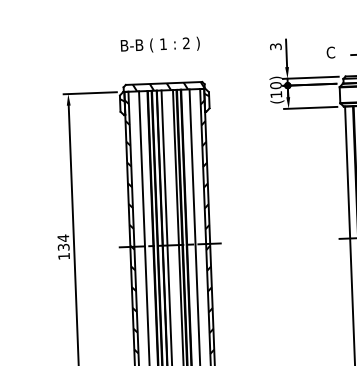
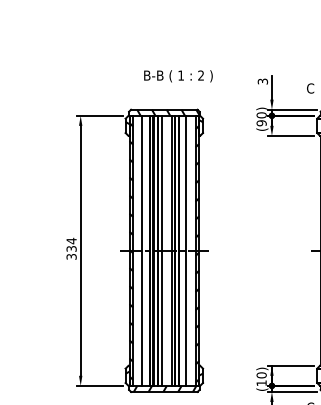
text: (160, 45) -> (178, 76), moved
text: (276, 94) -> (261, 123), (10) -> (90)
text: (63, 255) -> (71, 256), 134 -> 334

